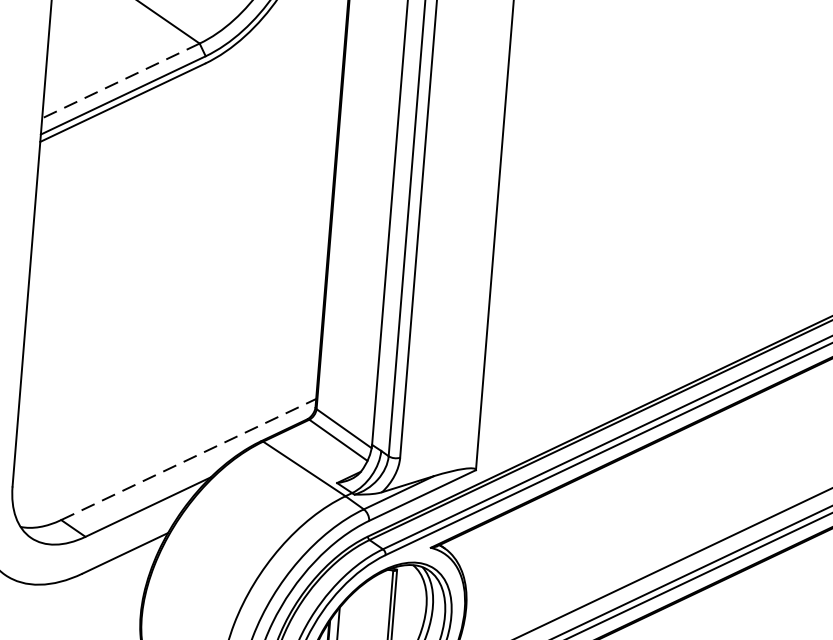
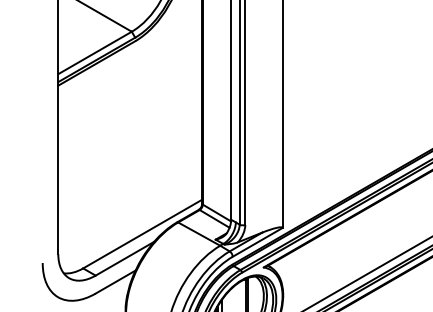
line: (119, 81) -> (94, 53), dashed -> solid
line: (188, 460) -> (142, 234), dashed -> solid

